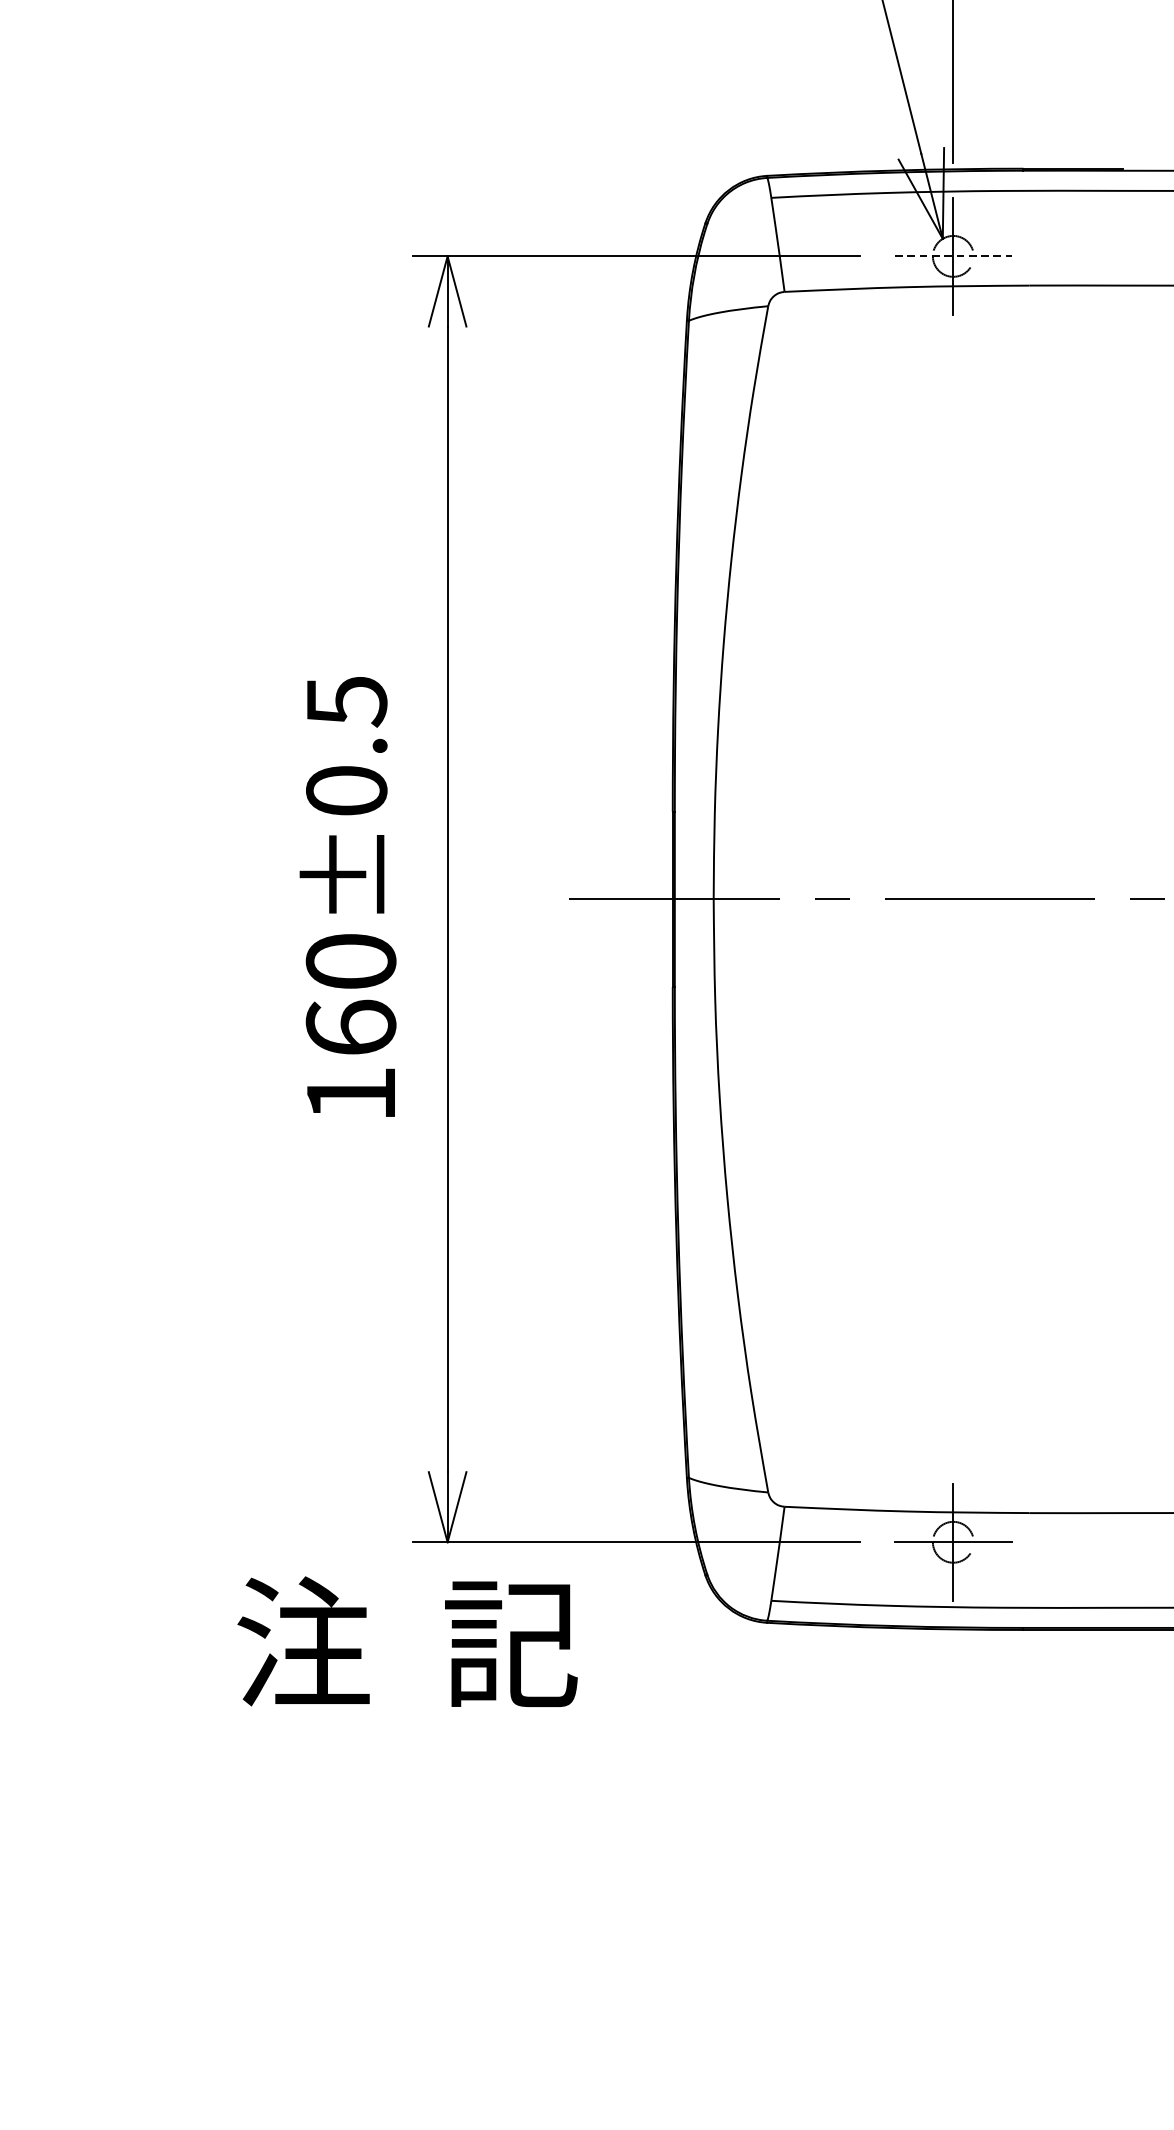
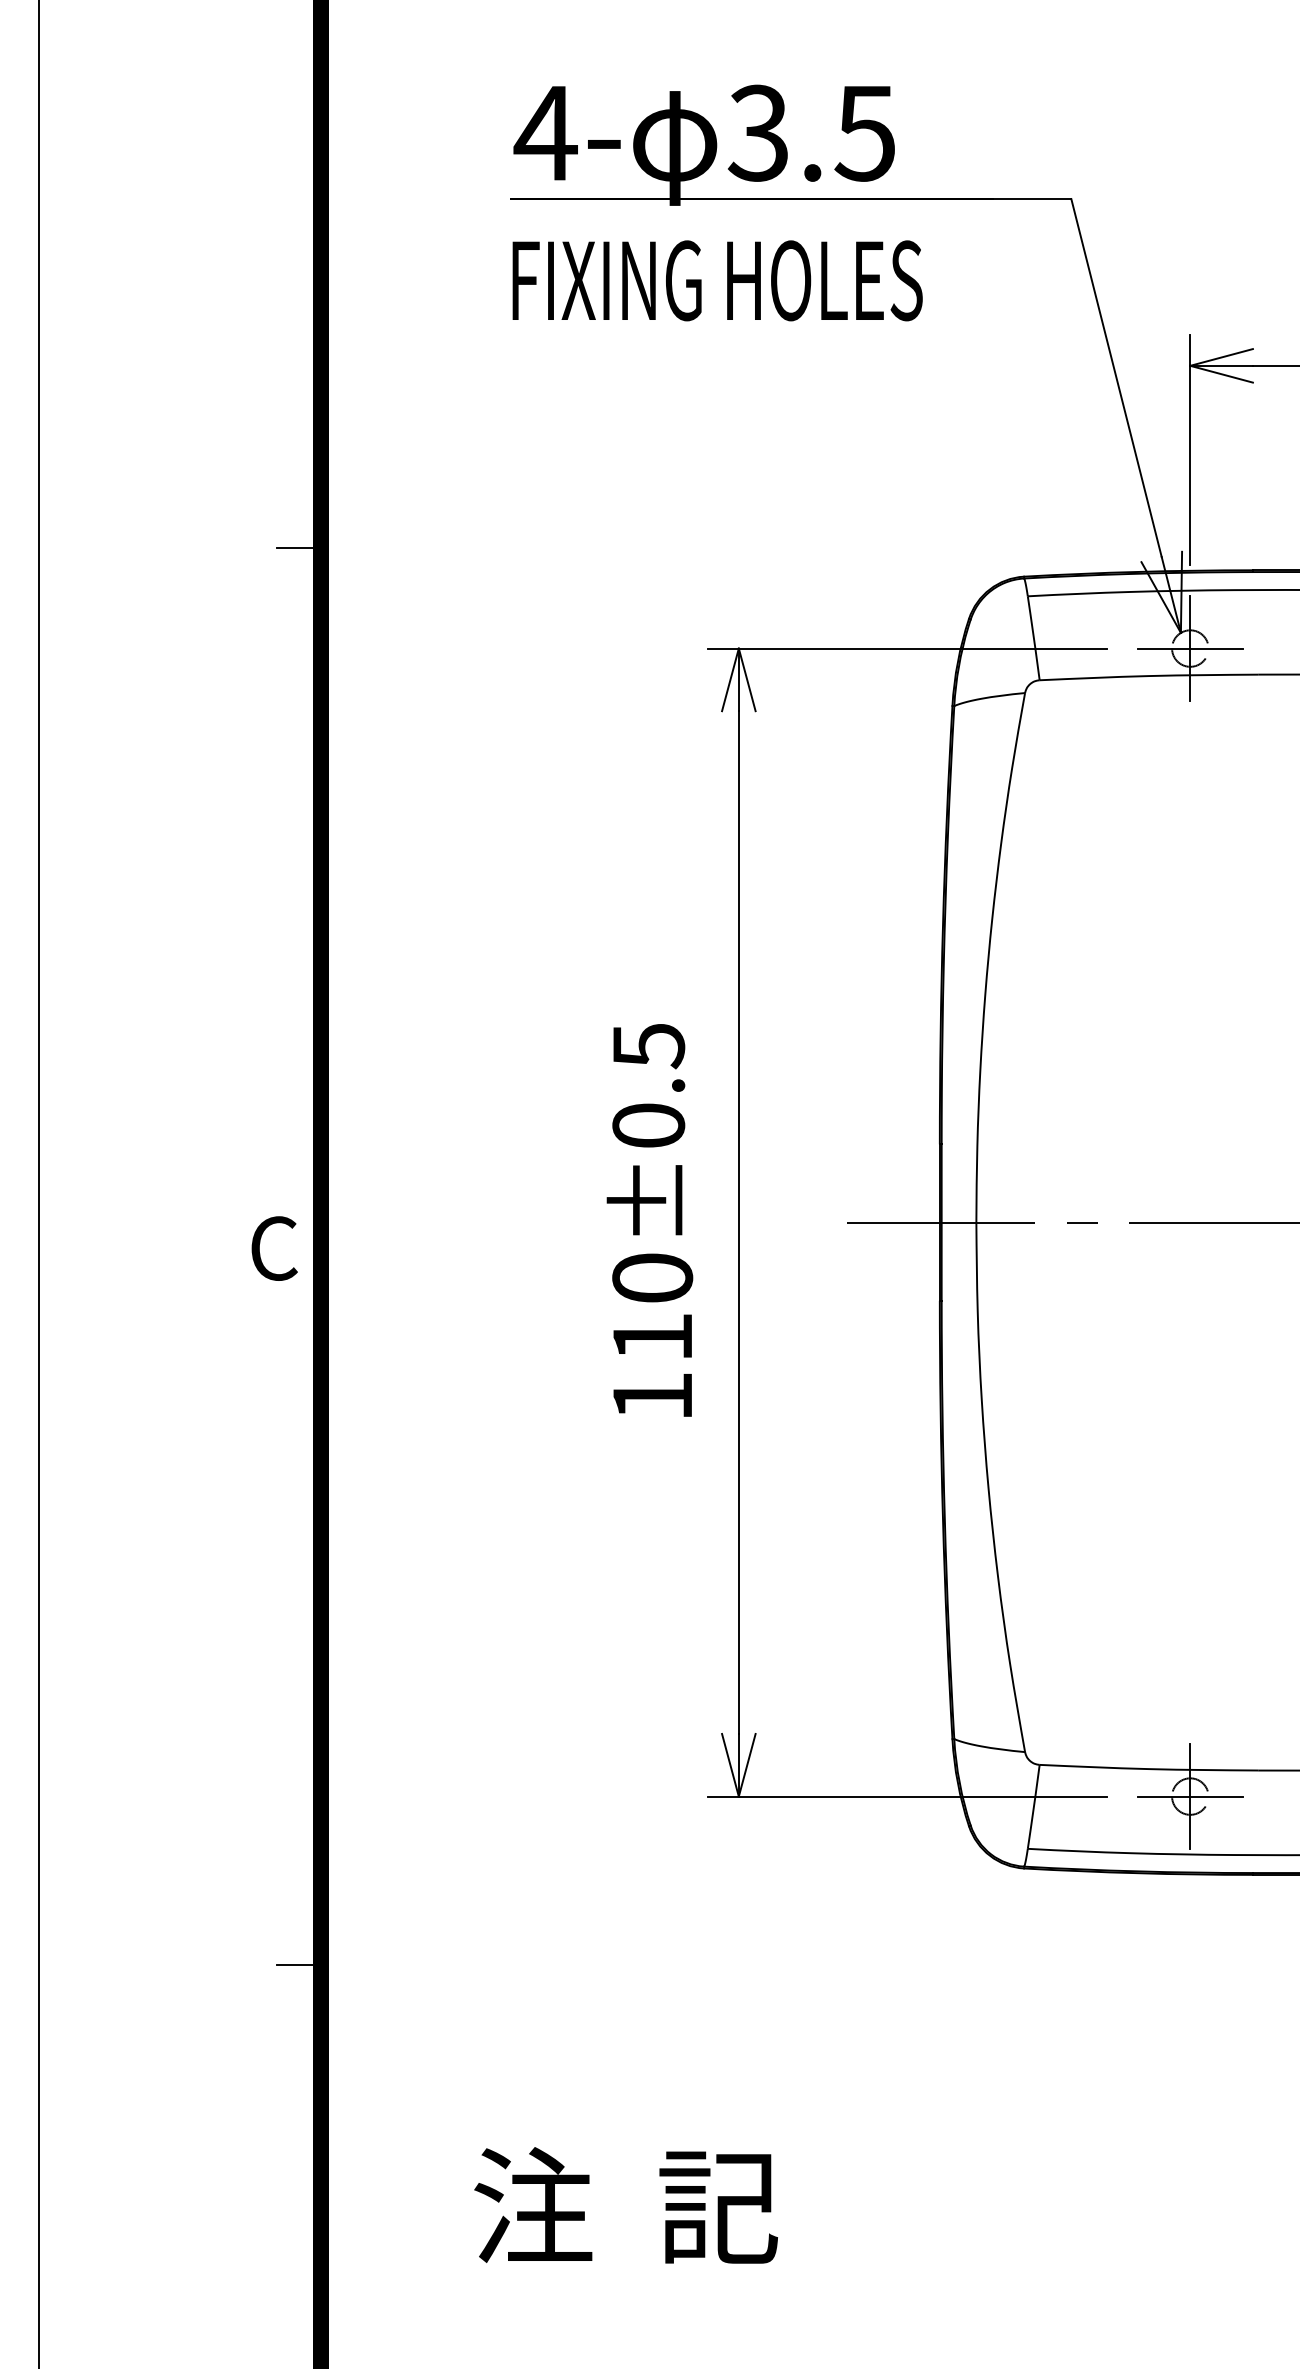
line: (953, 256) -> (1190, 648), dashed -> solid
text: (350, 1026) -> (652, 1336), 160 -> 110
text: (406, 1641) -> (625, 2205), moved

